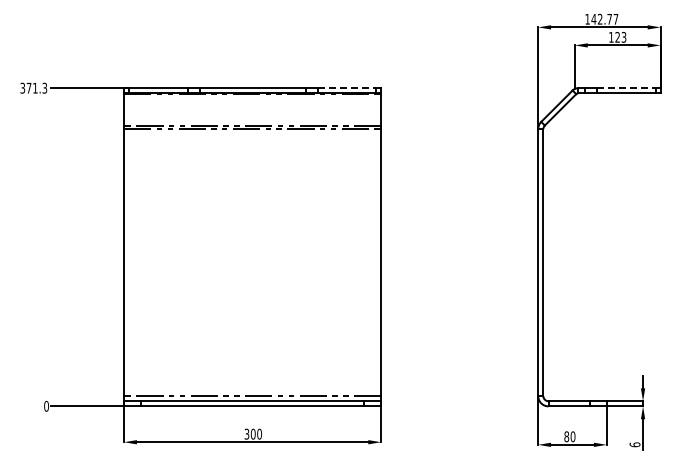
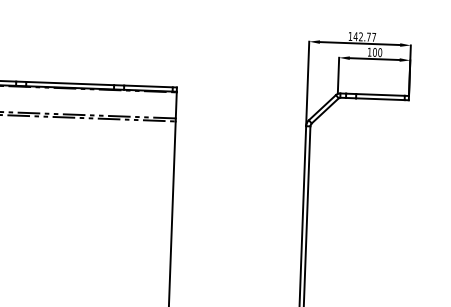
text: (620, 37) -> (377, 52), 123 -> 100
line: (347, 88) -> (149, 86), dashed -> solid
line: (626, 88) -> (380, 95), dashed -> solid

